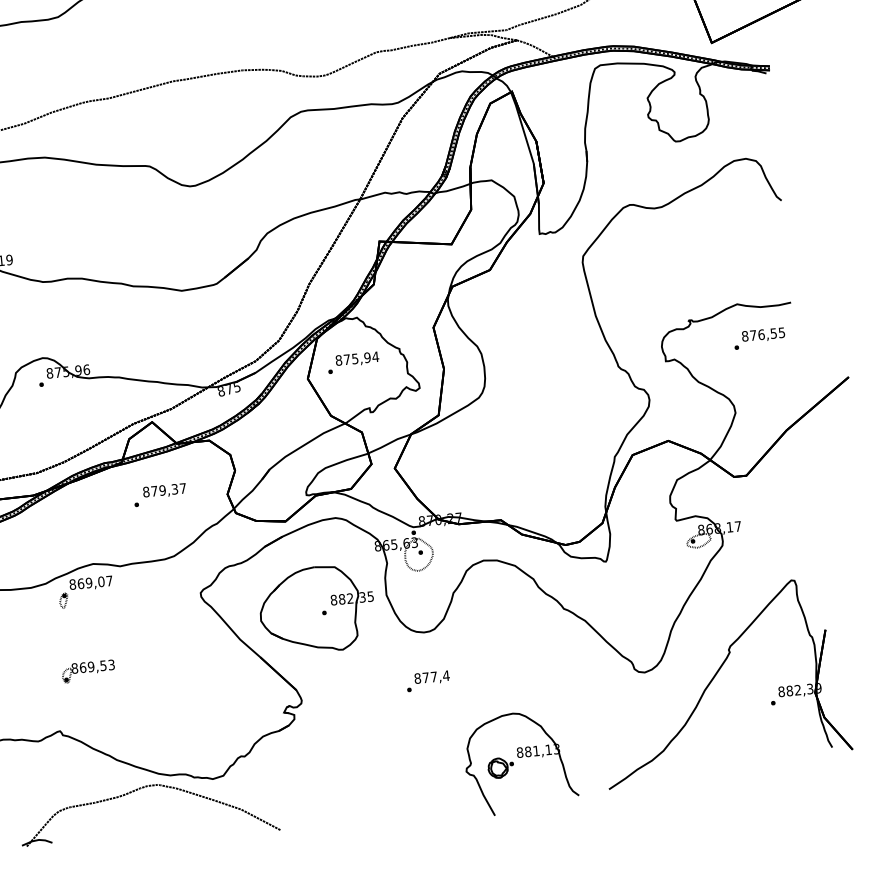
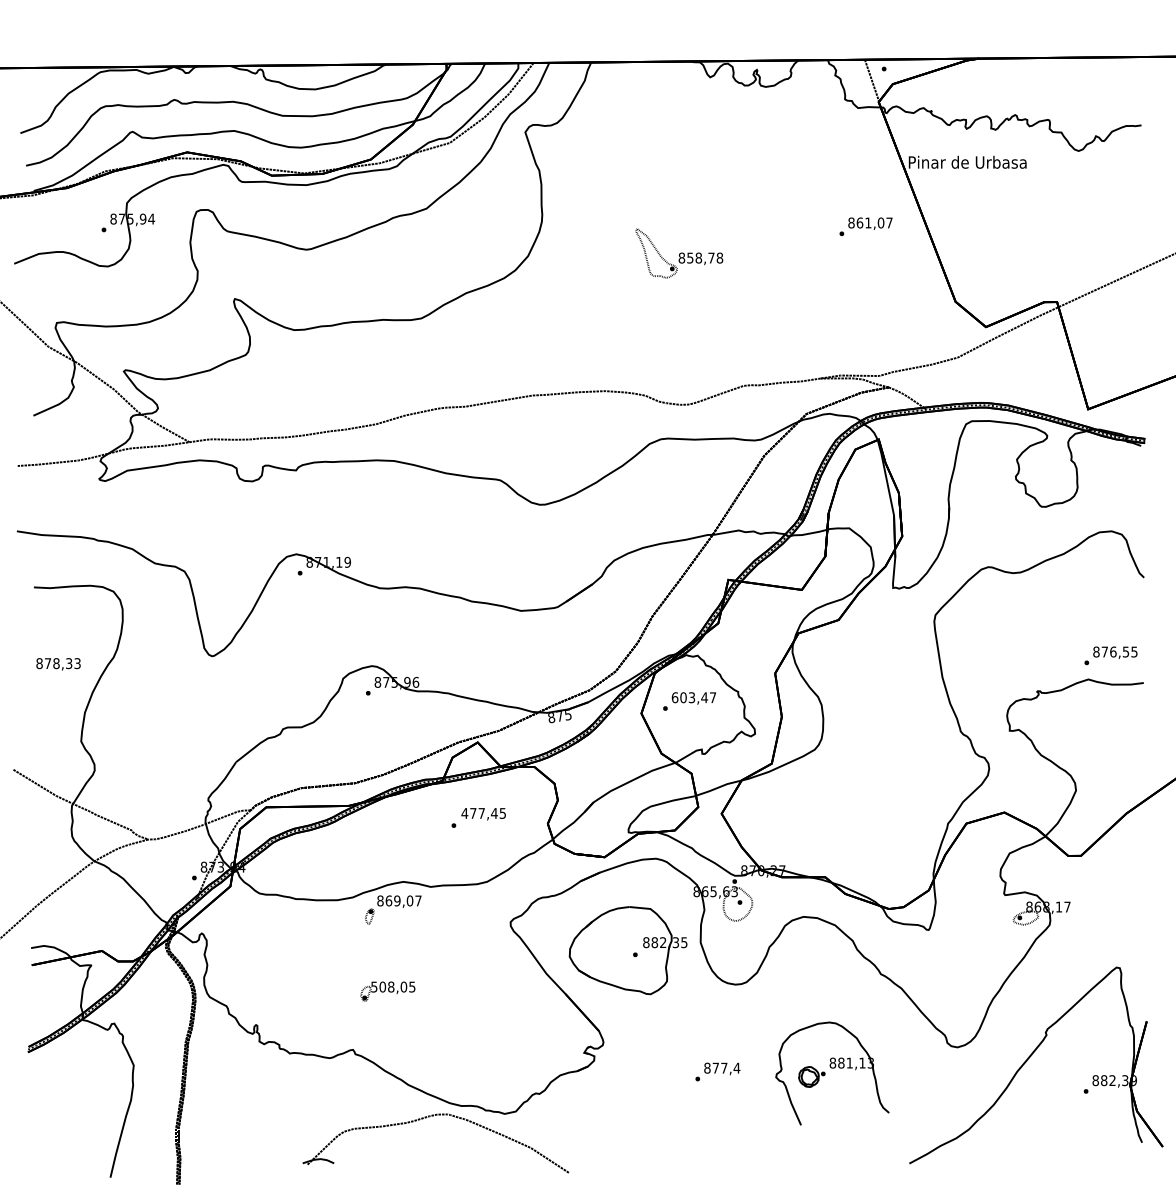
text: (759, 338) -> (1110, 655), moved
text: (356, 358) -> (693, 697), 875,94 -> 603,47
text: (164, 490) -> (483, 813), 879,37 -> 477,45
text: (93, 666) -> (393, 986), 869,53 -> 508,05
text: (427, 680) -> (717, 1071), moved
part: (520, 762) -> (832, 1073), moved

